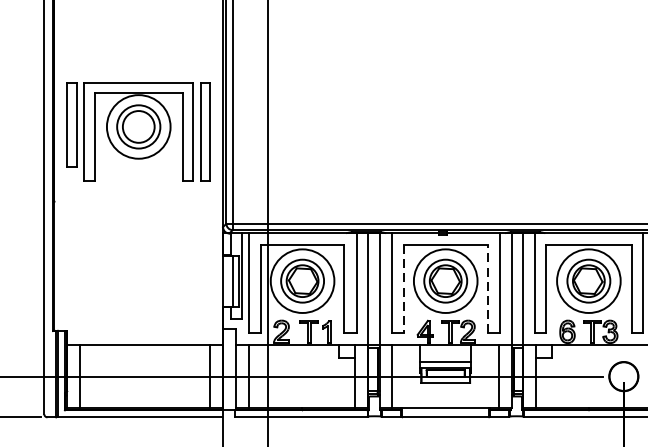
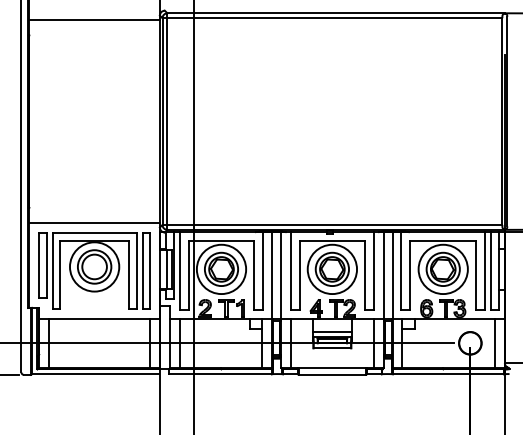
part: (138, 131) -> (94, 270), moved
line: (138, 221) -> (94, 223), added
line: (488, 289) -> (365, 275), dashed -> solid
line: (404, 290) -> (300, 276), dashed -> solid

